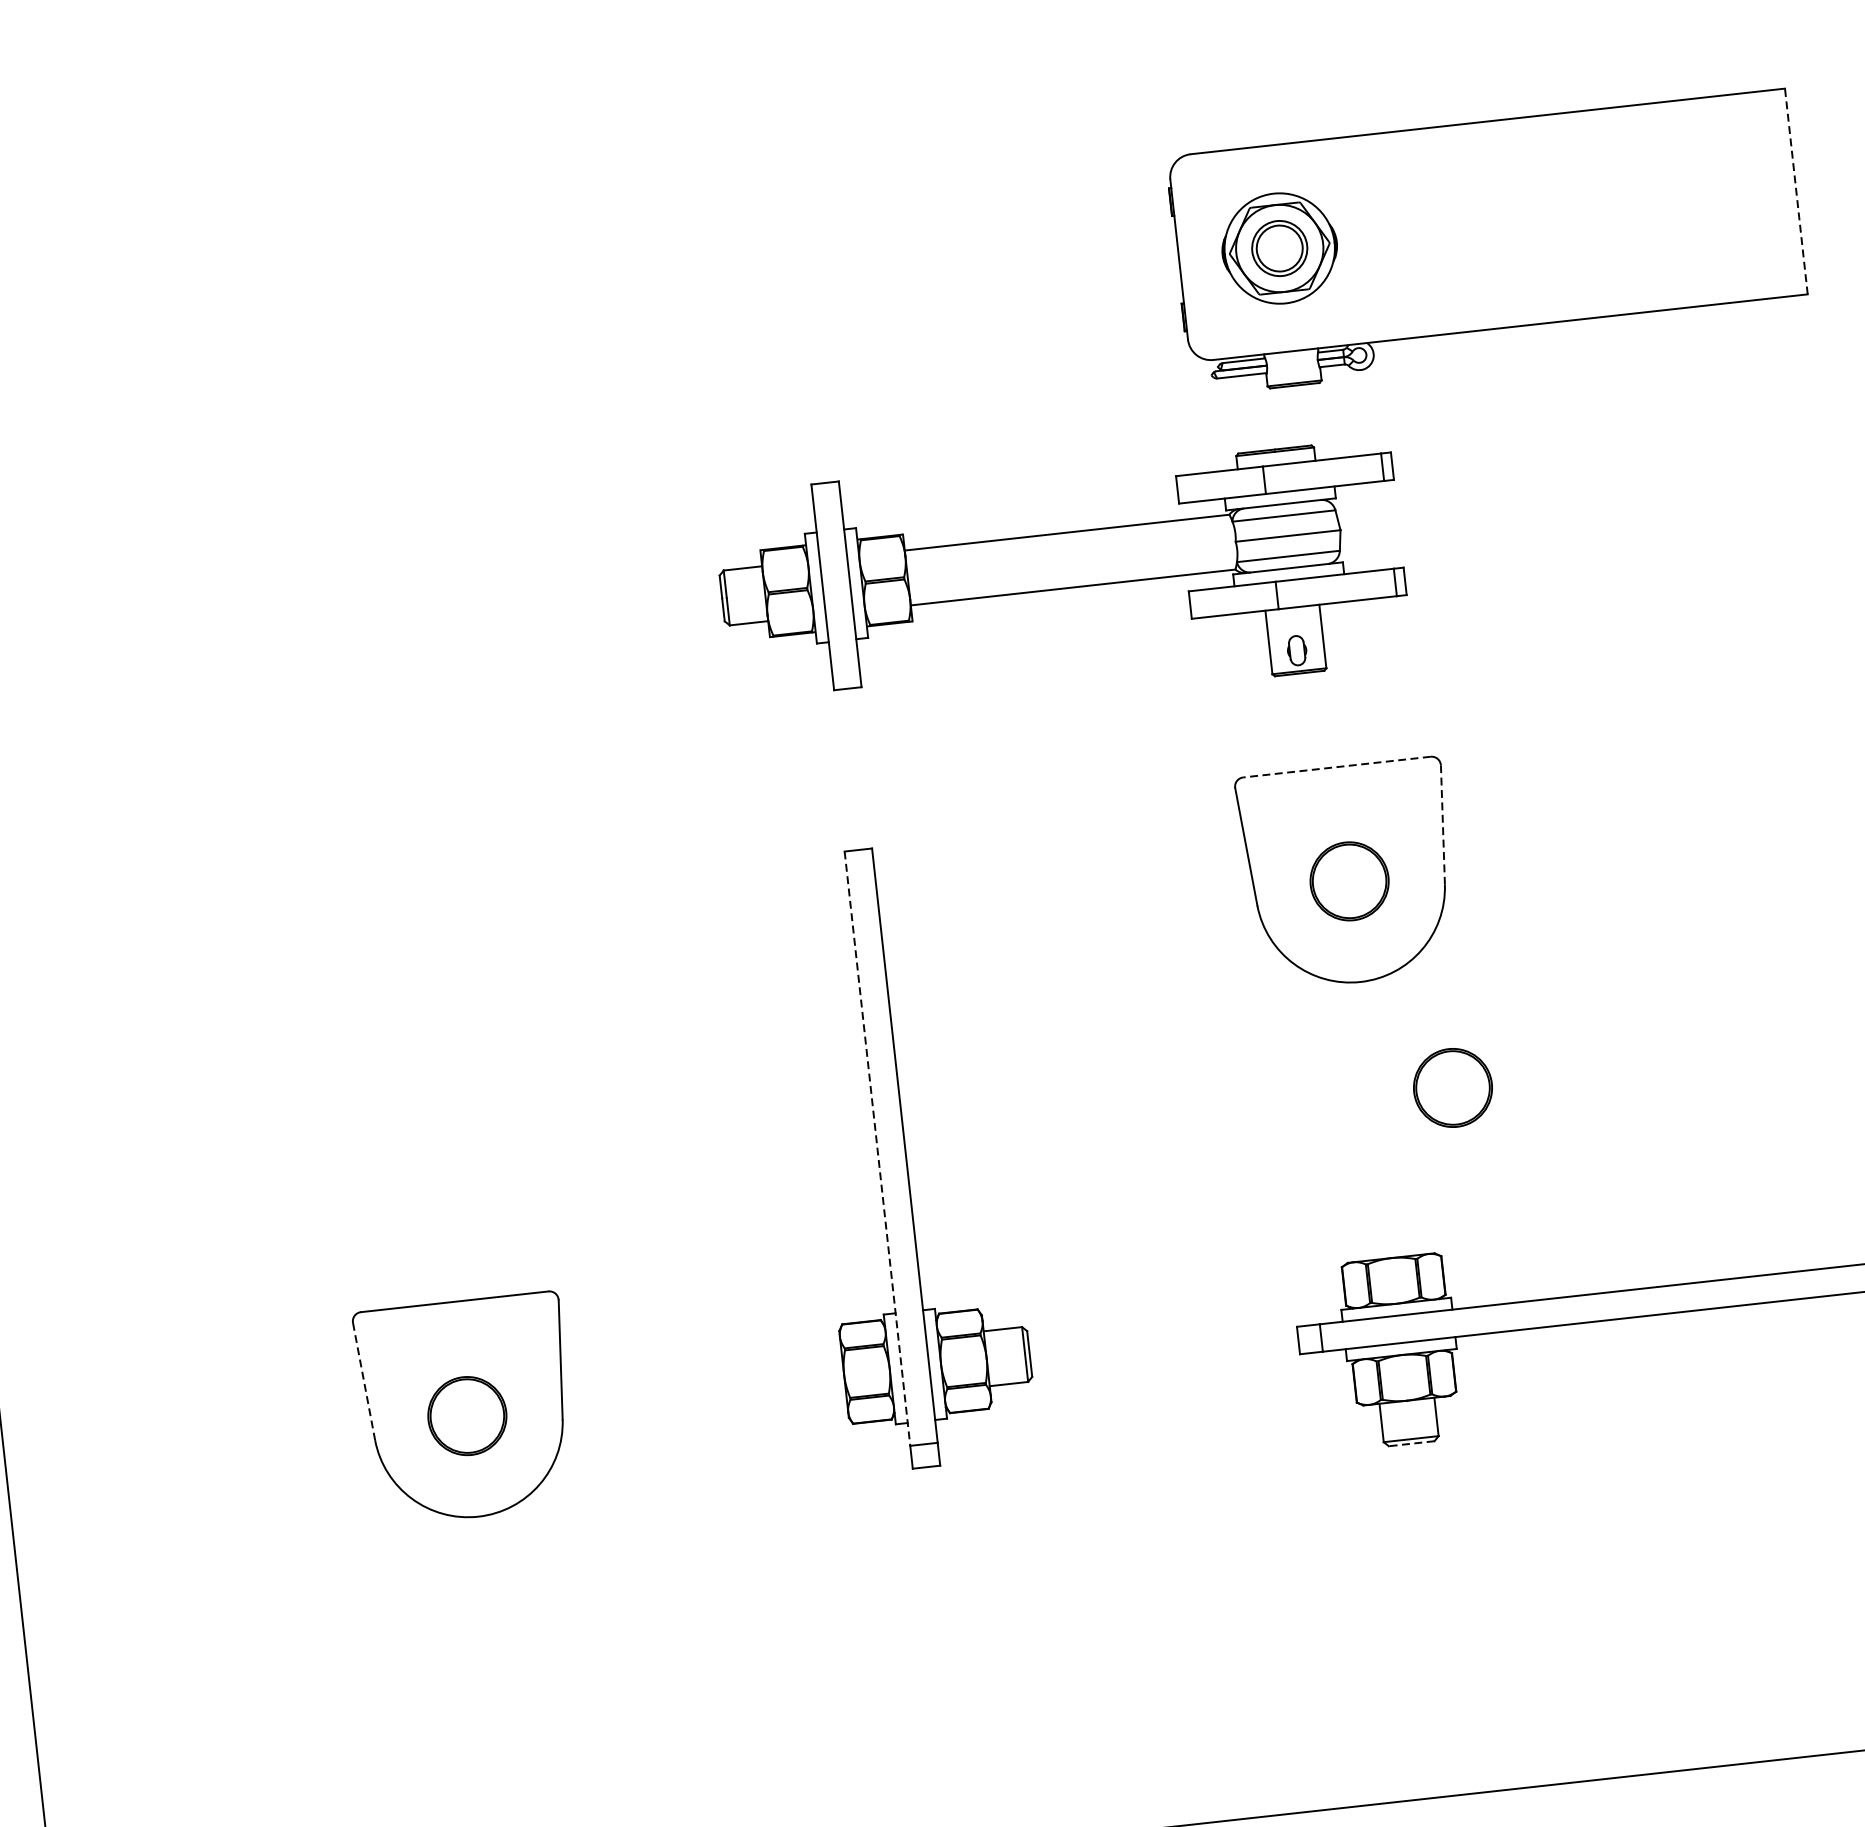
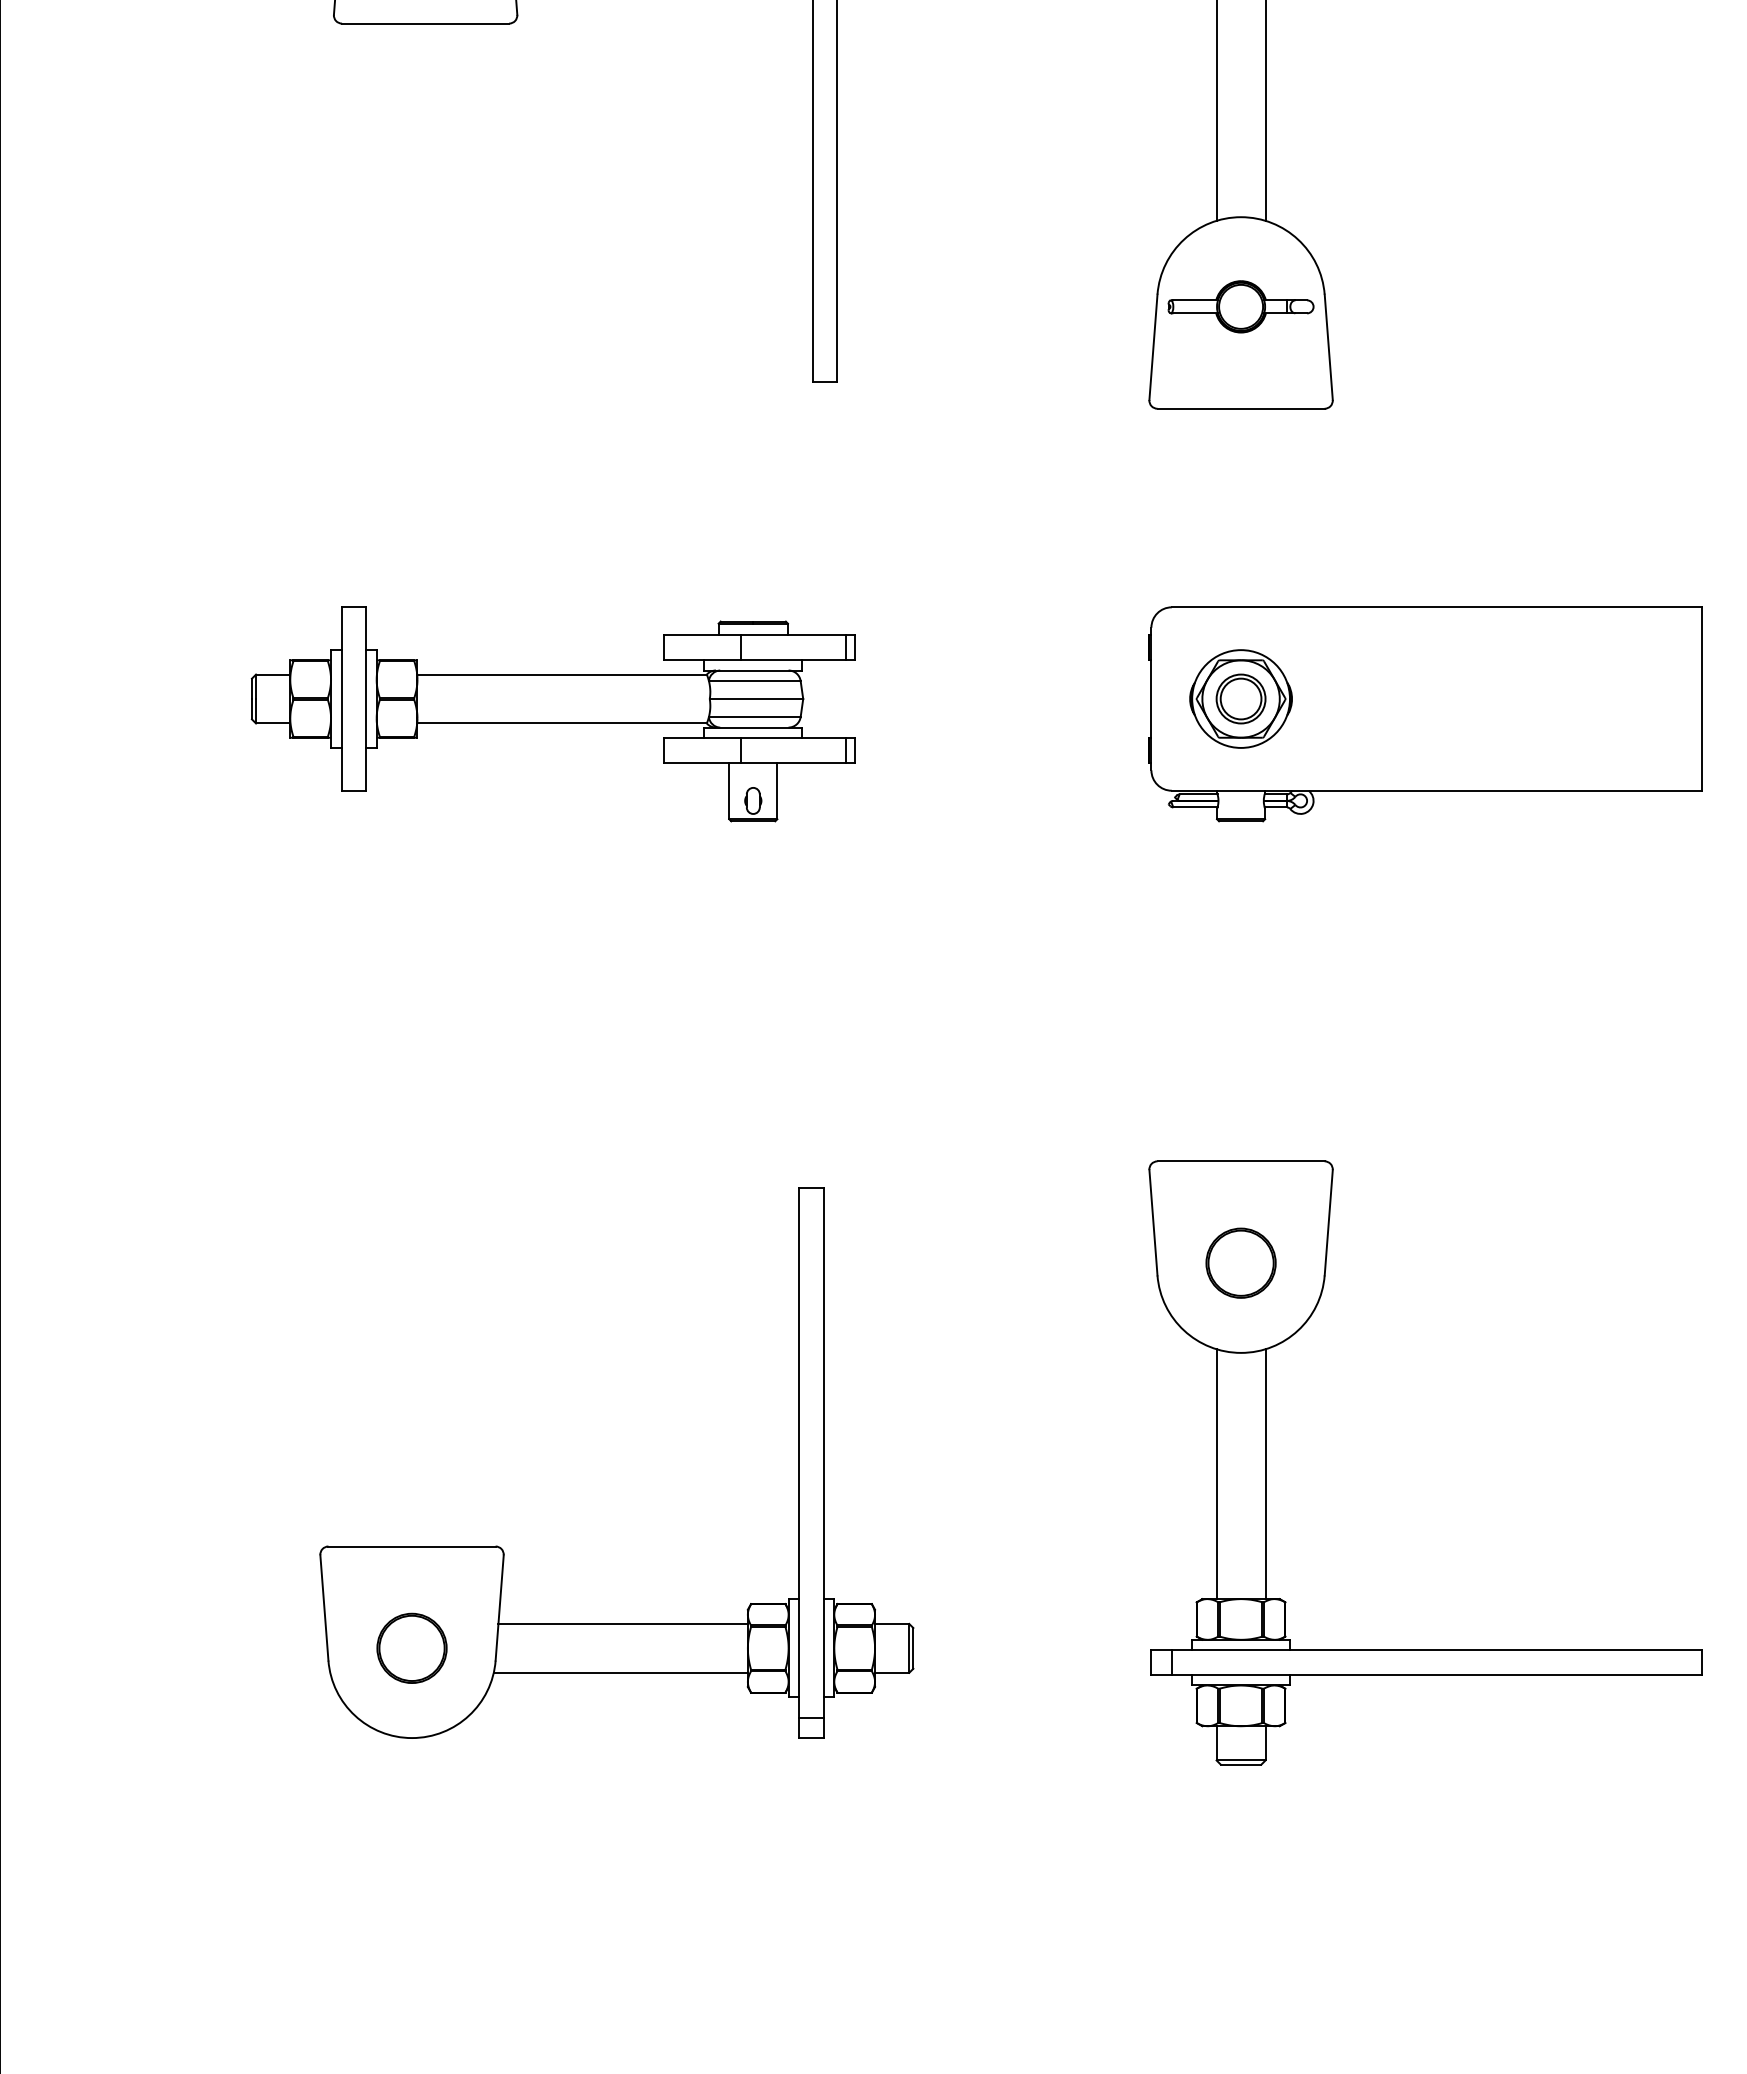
line: (1796, 192) -> (1701, 699), dashed -> solid
part: (1061, 578) -> (552, 714), moved
line: (1337, 767) -> (1241, 1161), dashed -> solid
line: (1442, 824) -> (1328, 1222), dashed -> solid
part: (1452, 1087) -> (1311, 1454), removed
line: (1403, 1115) -> (1265, 1474), added
line: (1348, 1121) -> (1216, 1474), added
line: (877, 1148) -> (799, 1452), dashed -> solid
line: (700, 1362) -> (622, 1623), added
line: (364, 1381) -> (324, 1607), dashed -> solid
line: (704, 1417) -> (620, 1672), added
line: (1411, 1443) -> (1240, 1764), dashed -> solid

